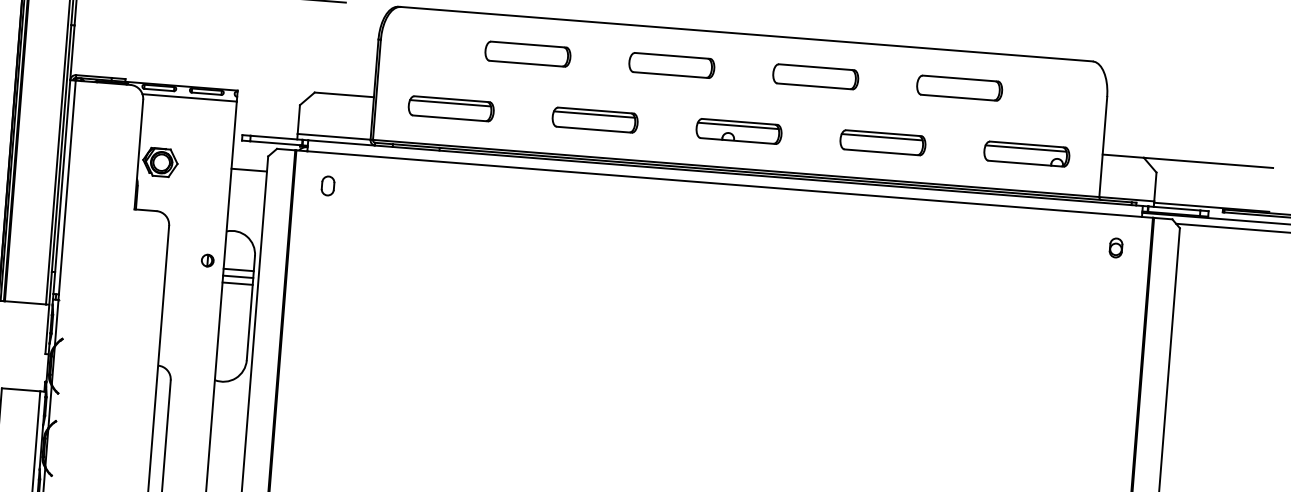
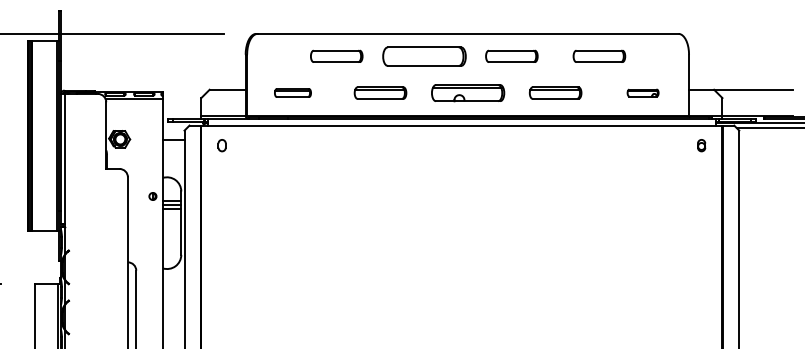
part: (670, 63) -> (423, 55), size x1.6
part: (450, 107) -> (292, 92), size x0.7
part: (738, 130) -> (467, 92), size x1.4
part: (1025, 153) -> (642, 92), size x0.6

